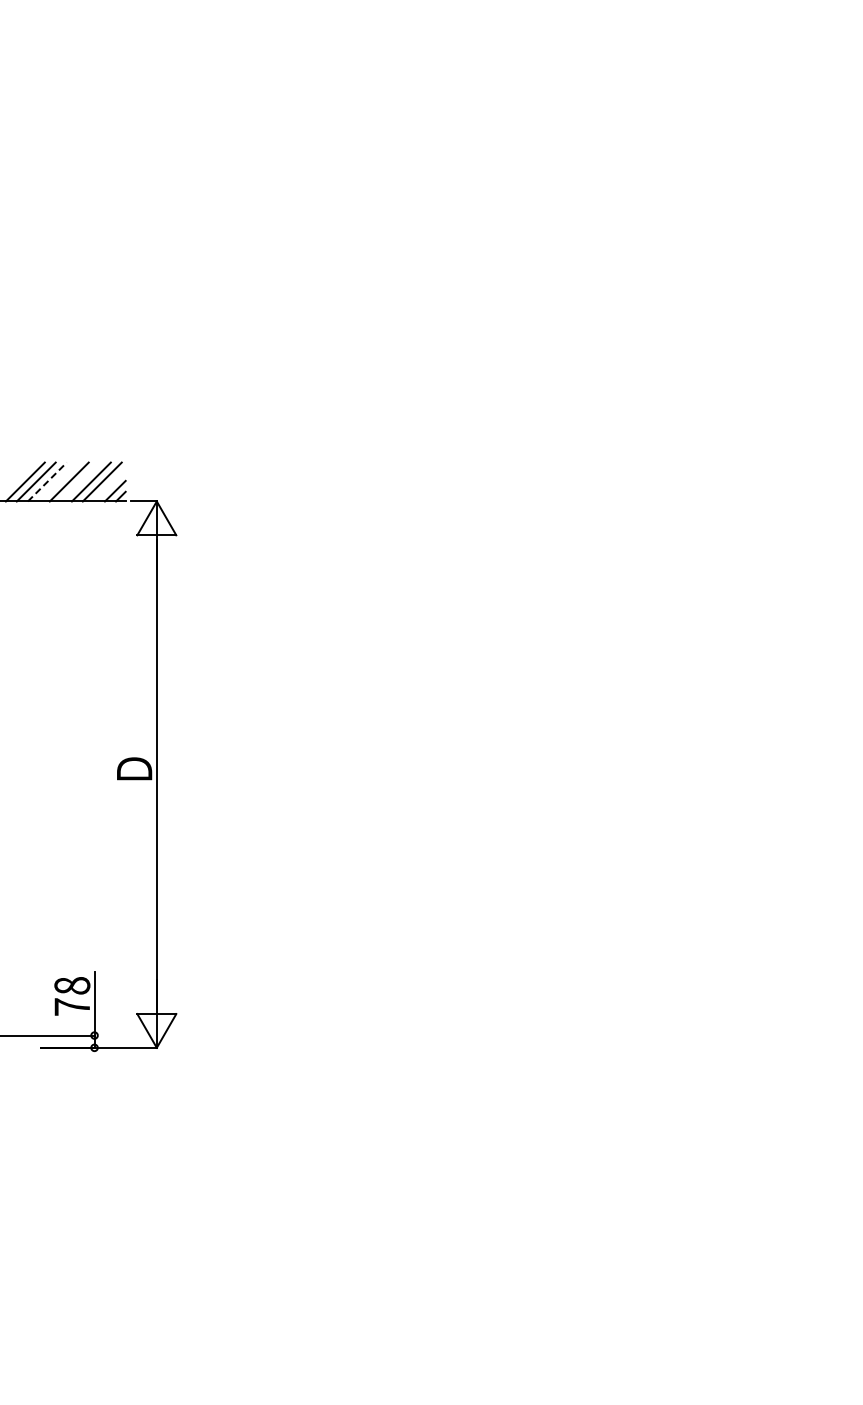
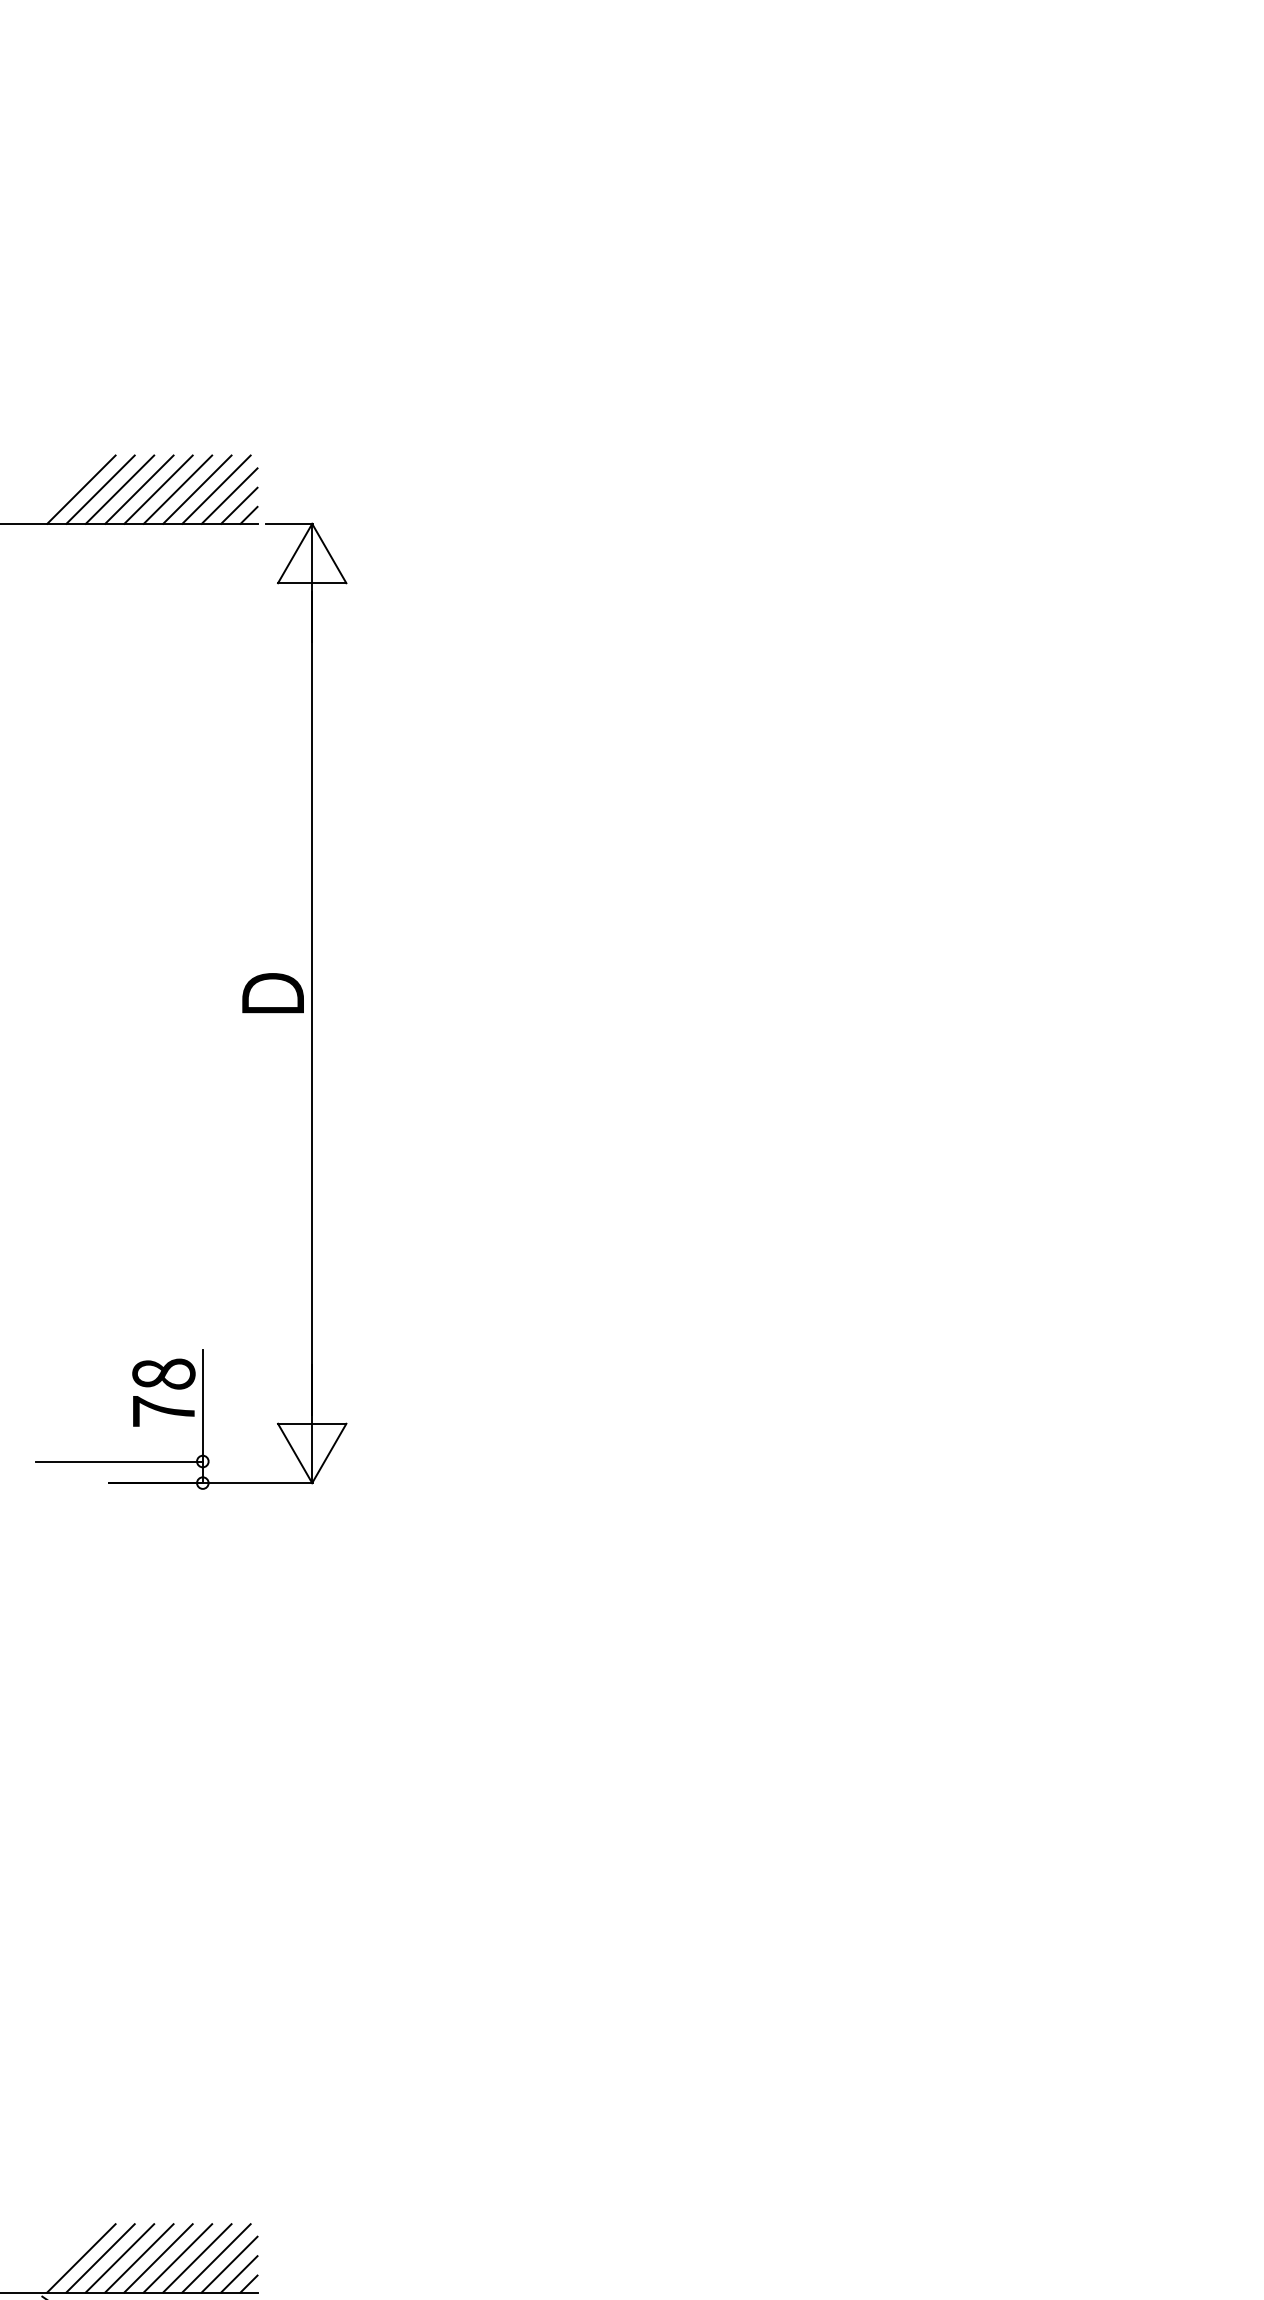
line: (57, 481) -> (137, 488), added
line: (79, 481) -> (176, 488), added
line: (47, 482) -> (120, 490), dashed -> solid
line: (109, 485) -> (229, 495), added

